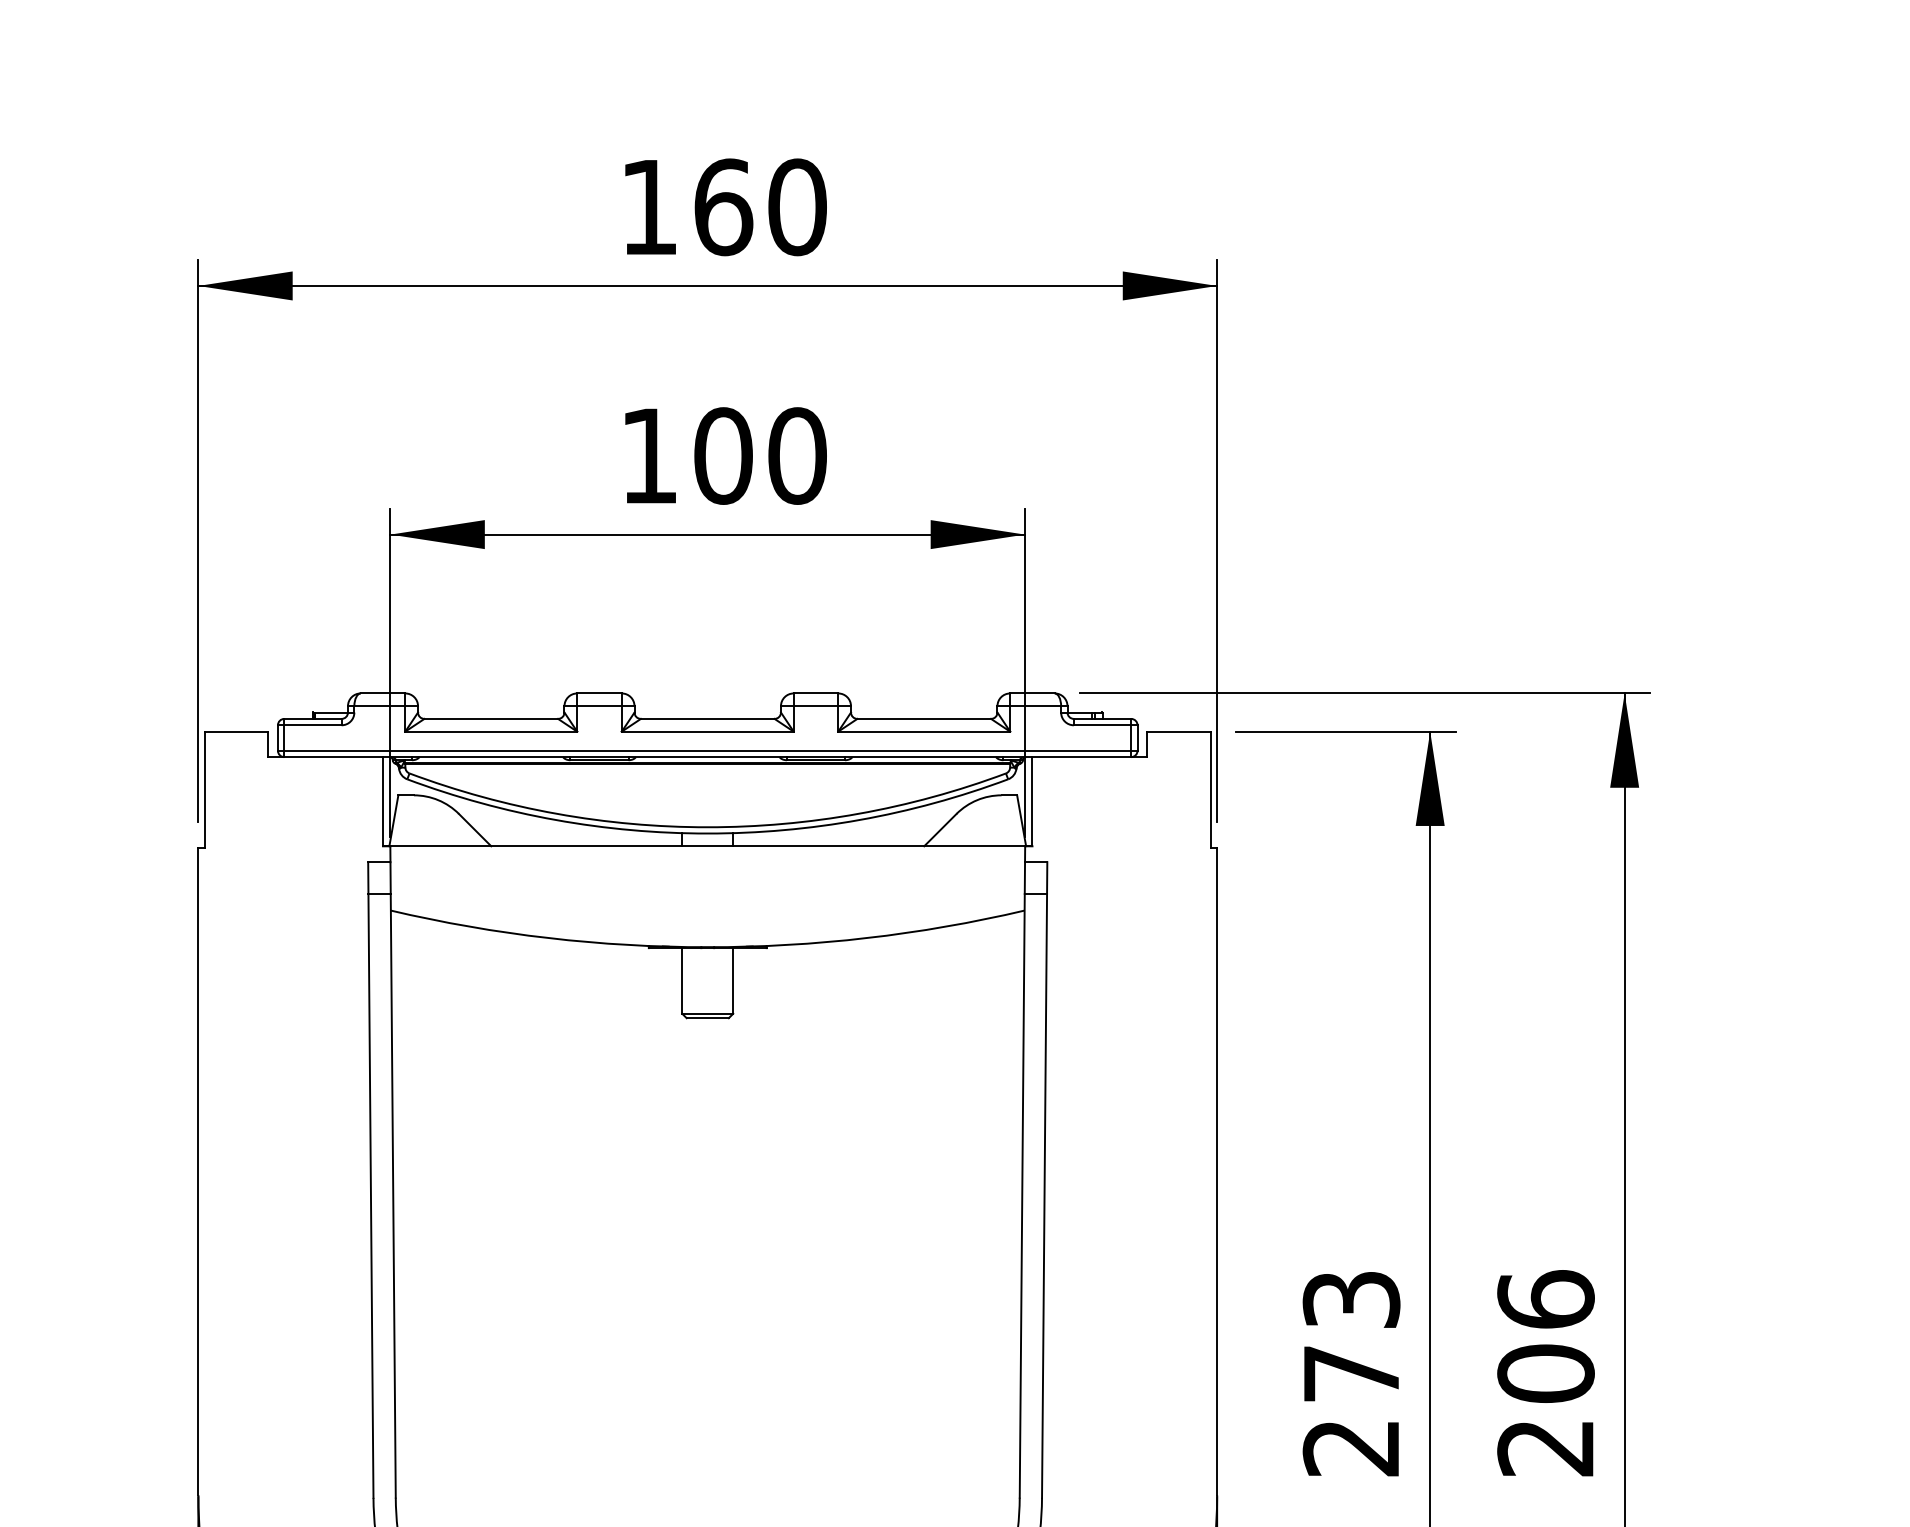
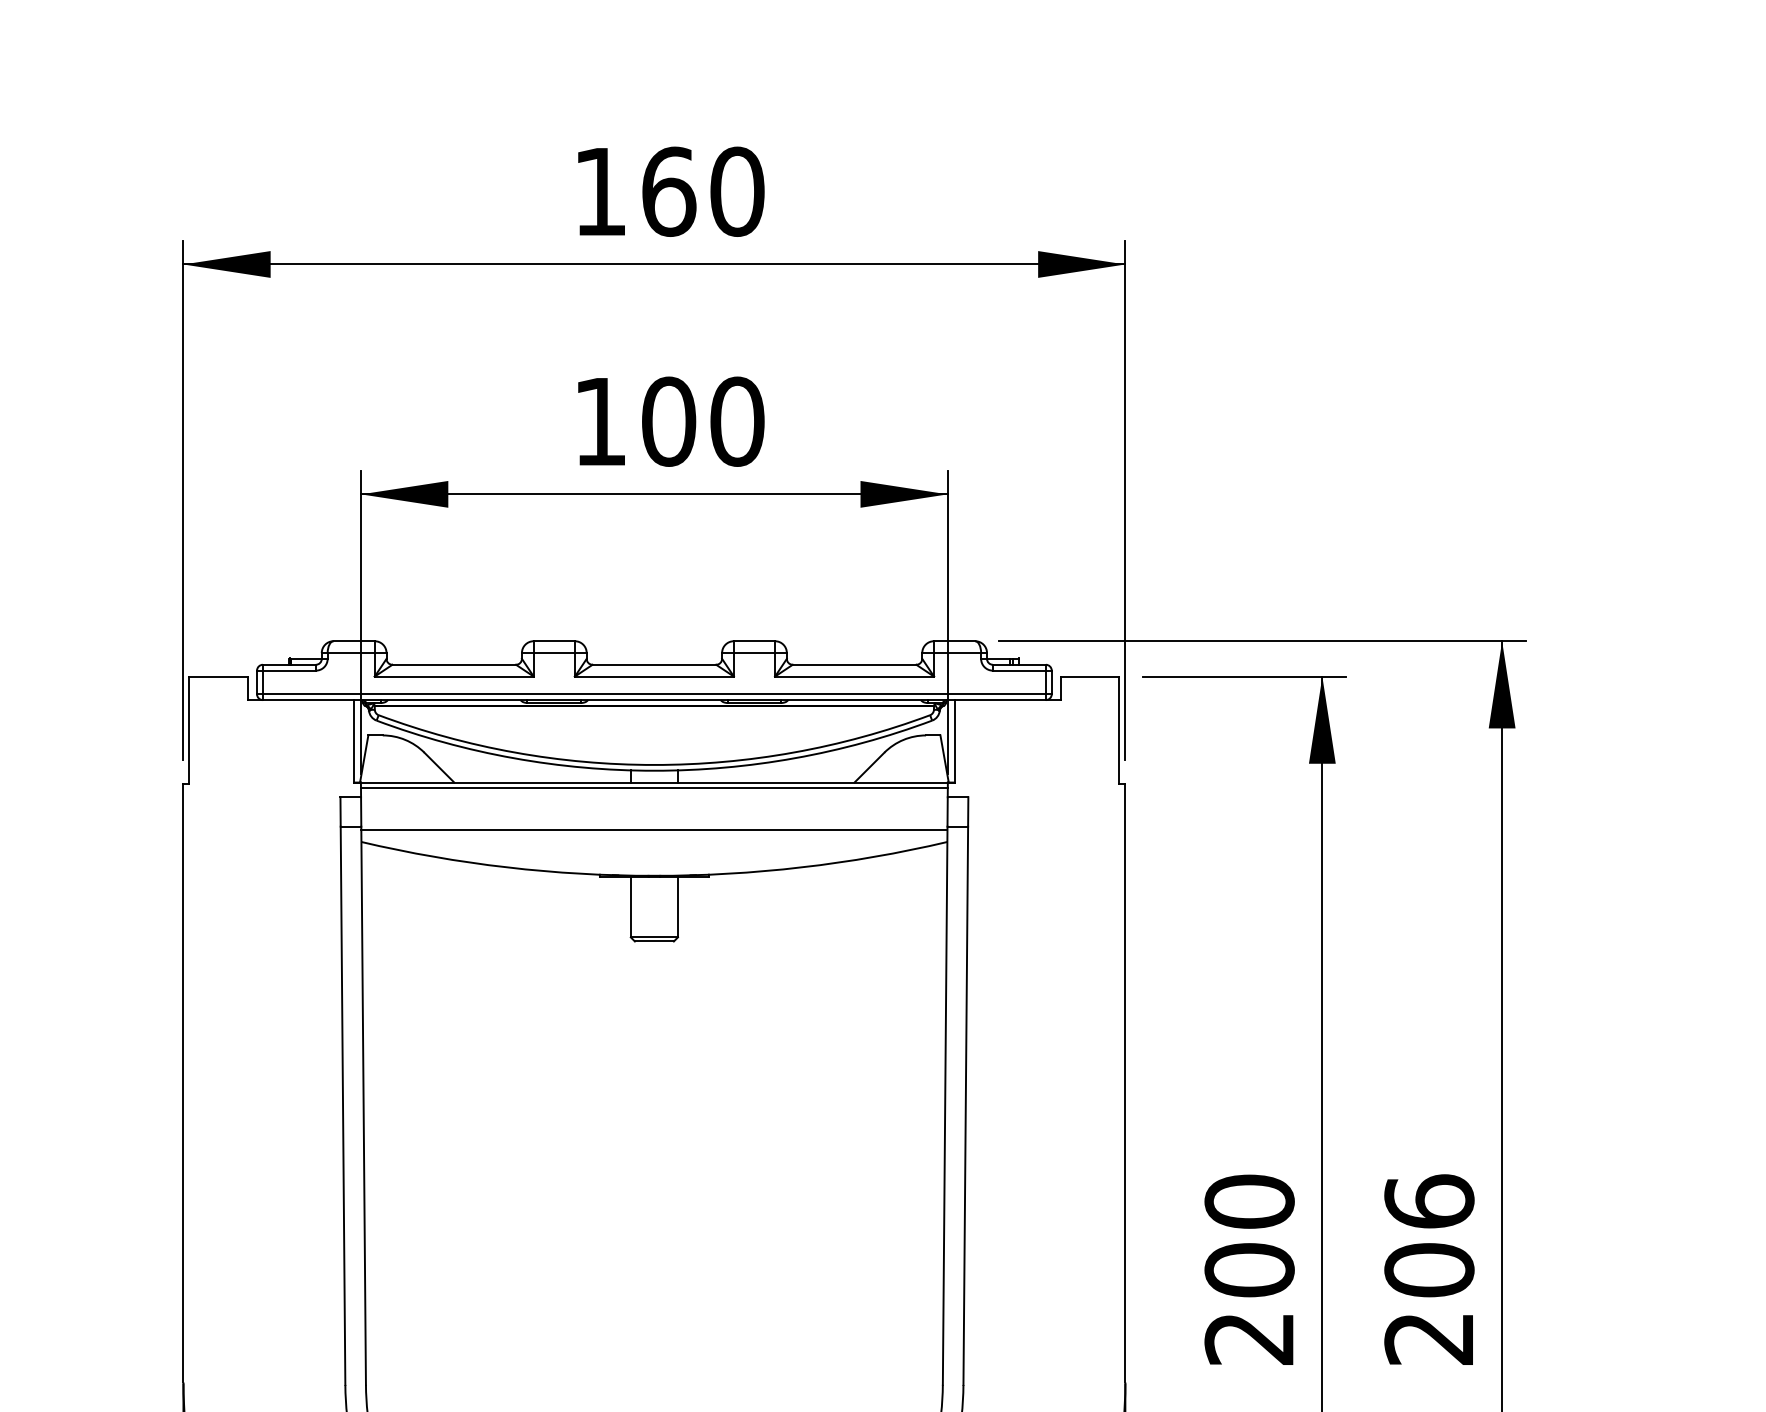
line: (706, 852) -> (653, 788), added
line: (707, 897) -> (654, 829), added
text: (1351, 1336) -> (1249, 1235), 273 -> 200

